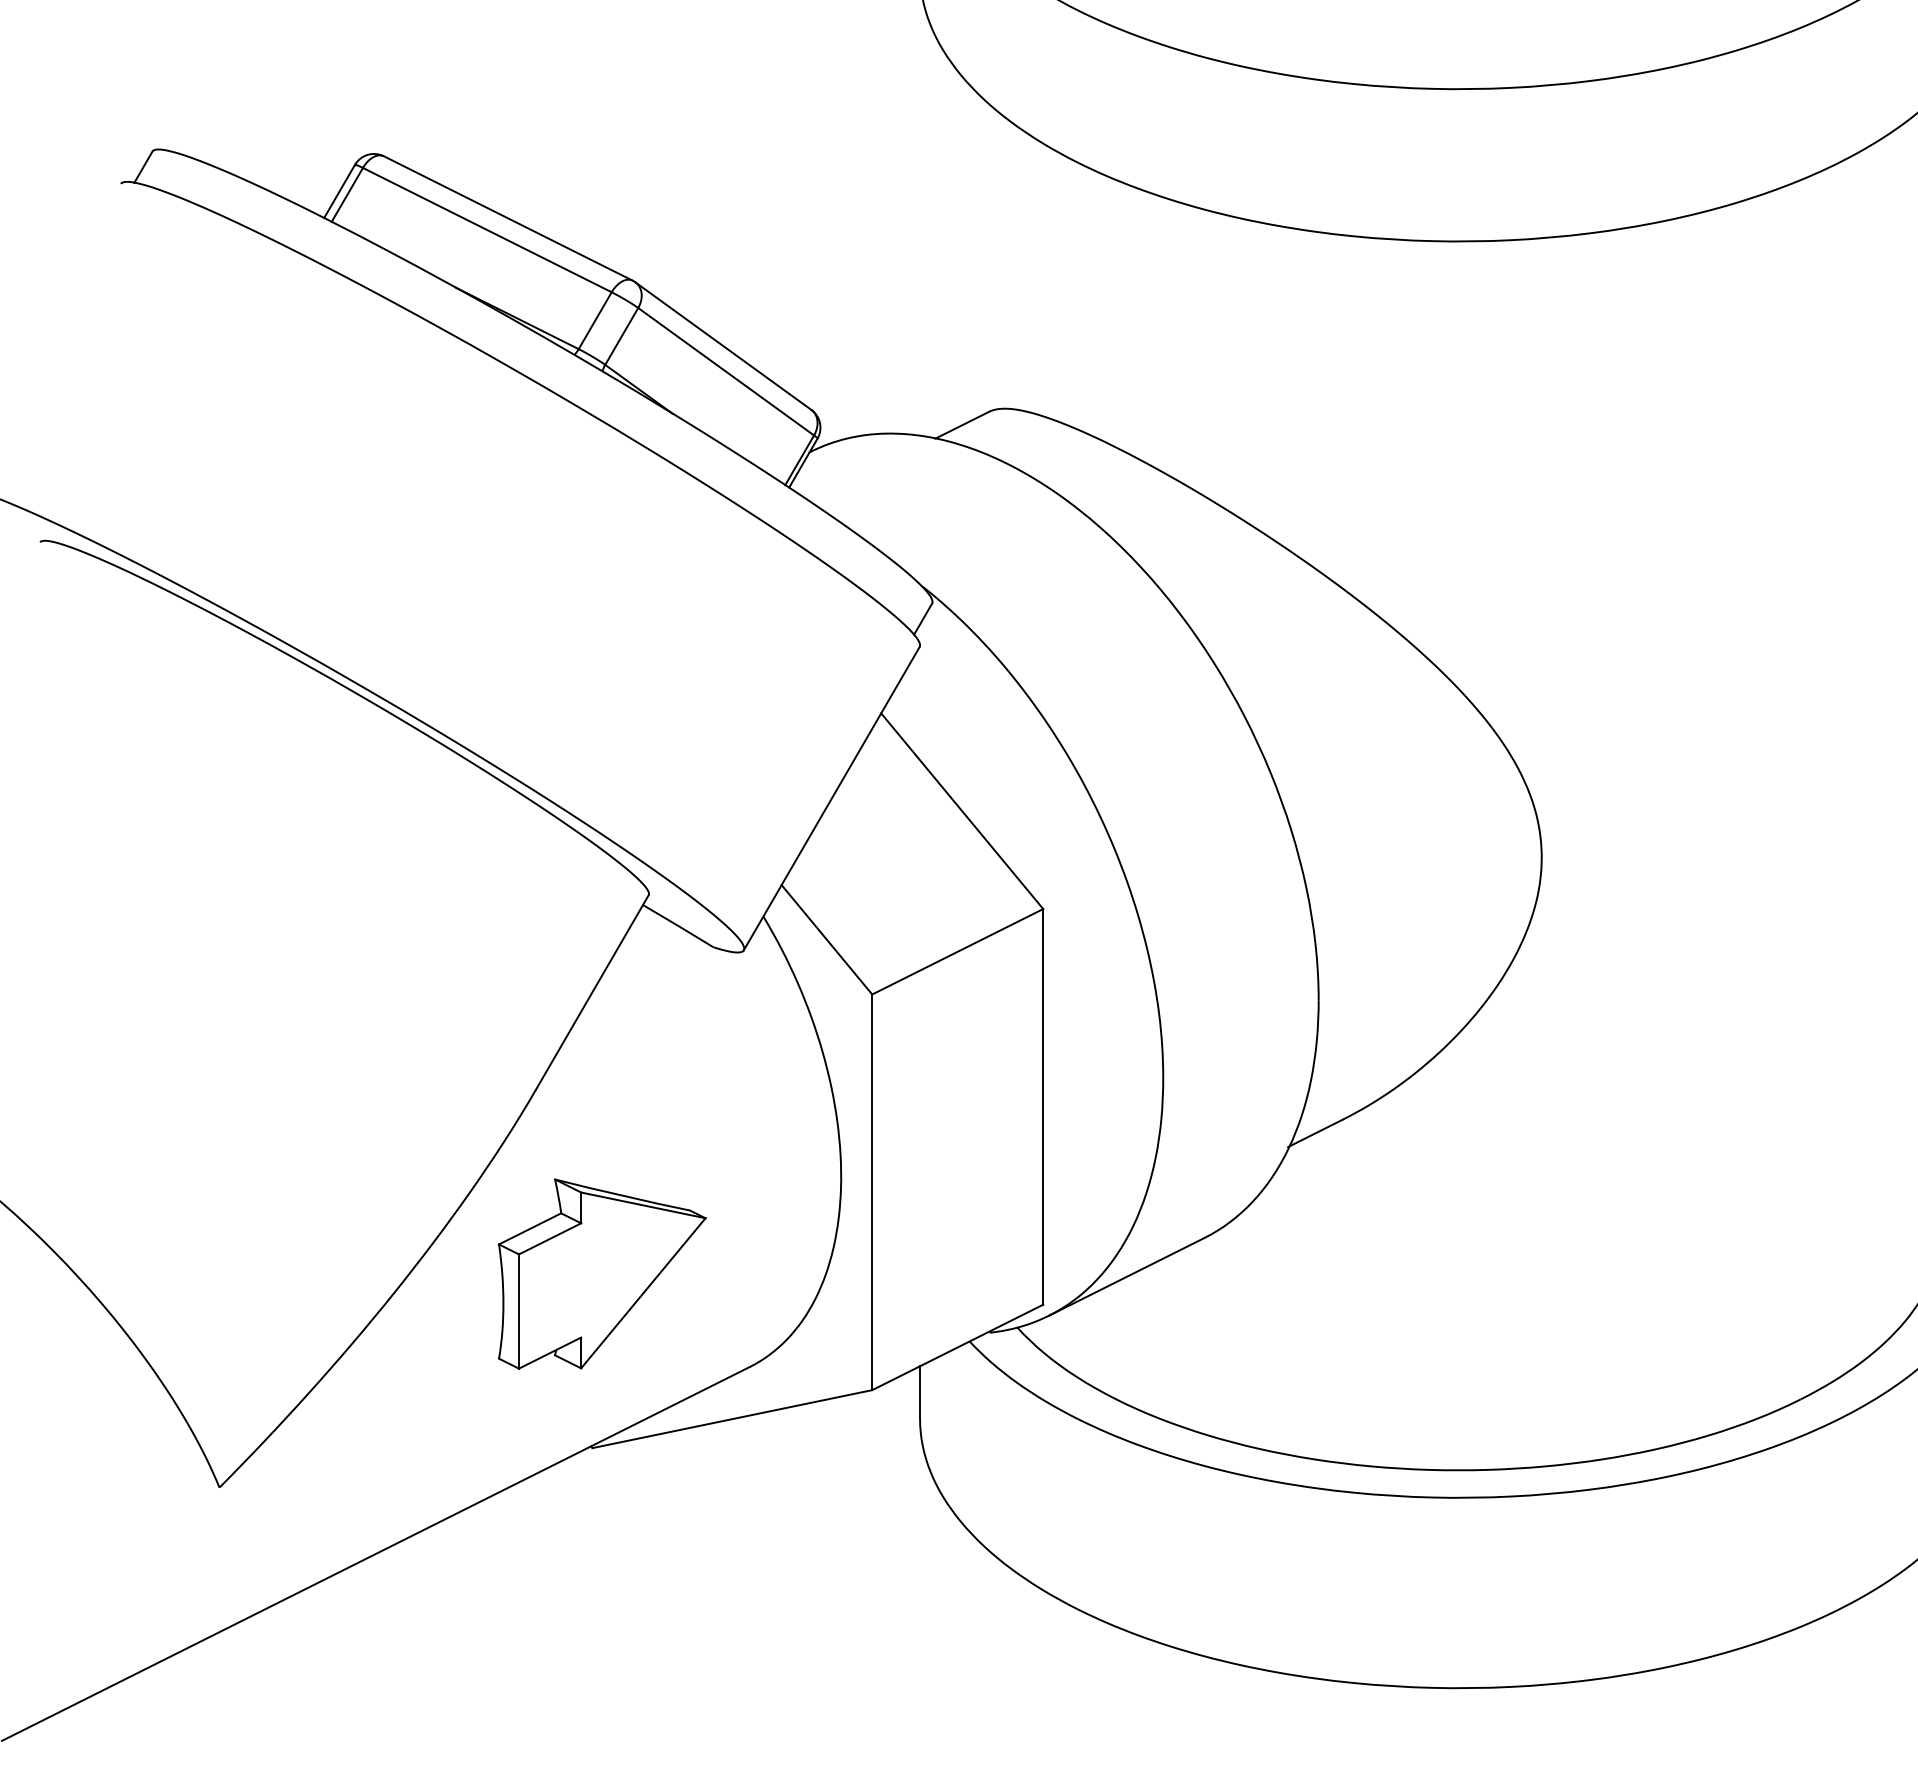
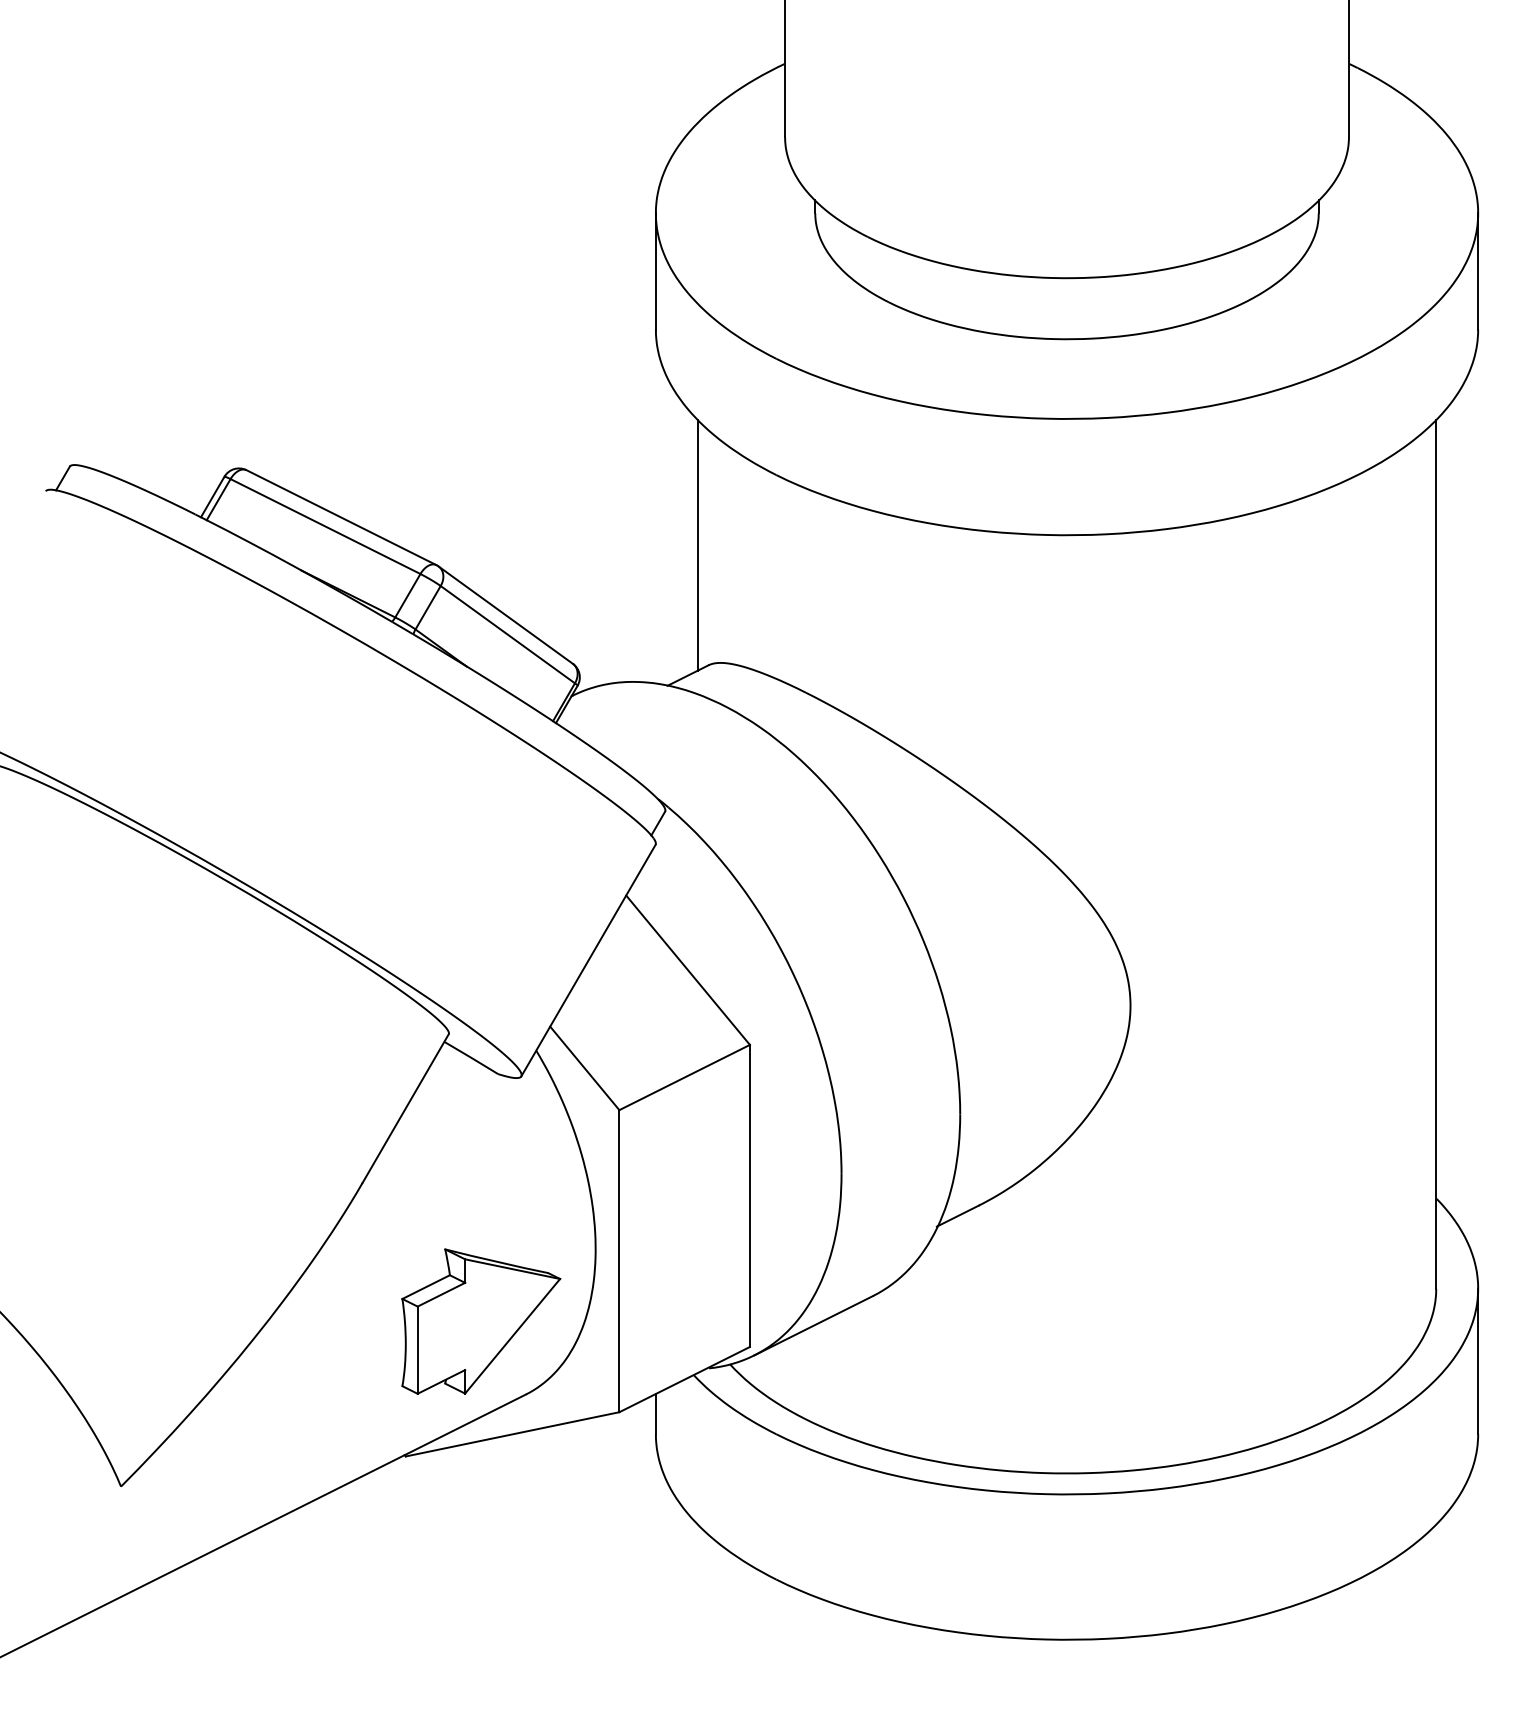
line: (974, 253) -> (697, 544), added
part: (602, 1273) -> (481, 1321), moved

